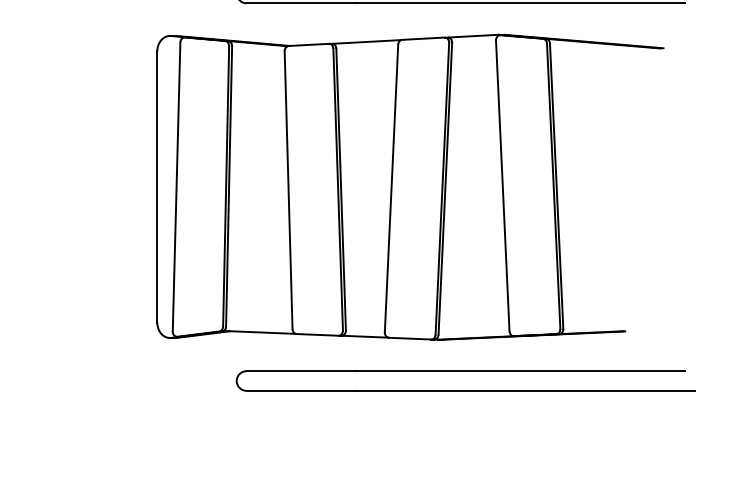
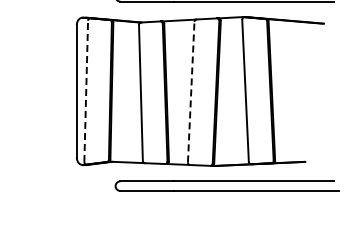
line: (177, 187) -> (86, 91), solid -> dashed
line: (392, 187) -> (191, 91), solid -> dashed

